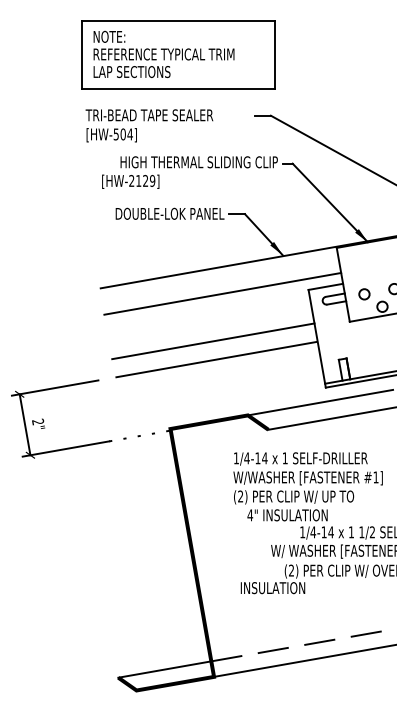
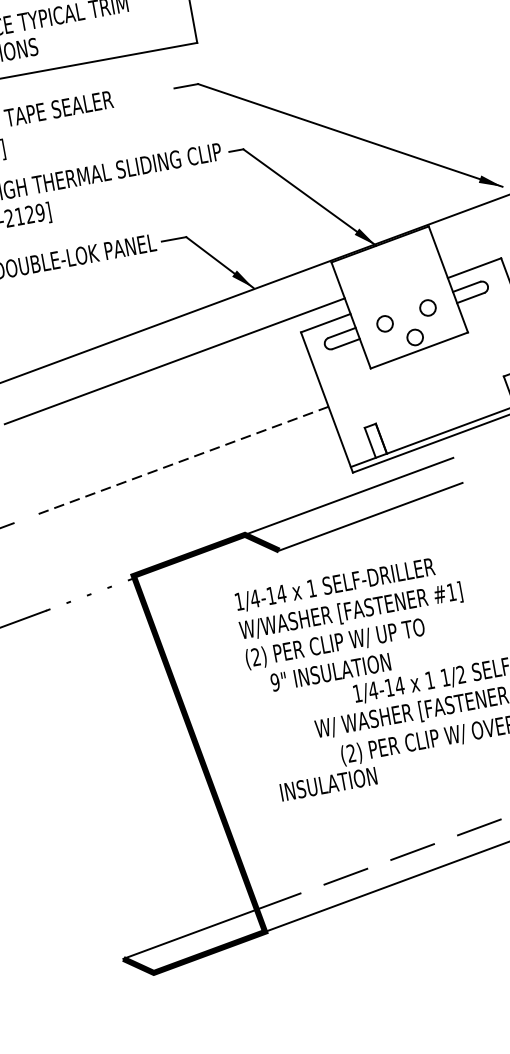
line: (213, 341) -> (173, 434), removed
line: (216, 359) -> (183, 460), solid -> dashed
text: (250, 515) -> (275, 682), 4" -> 9"

